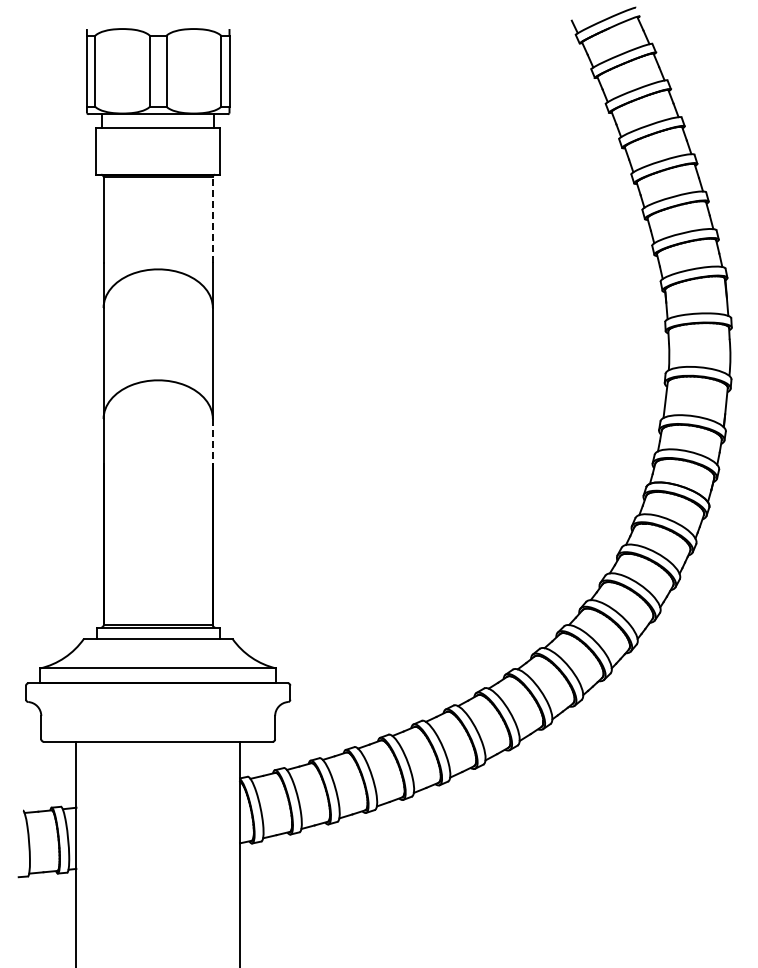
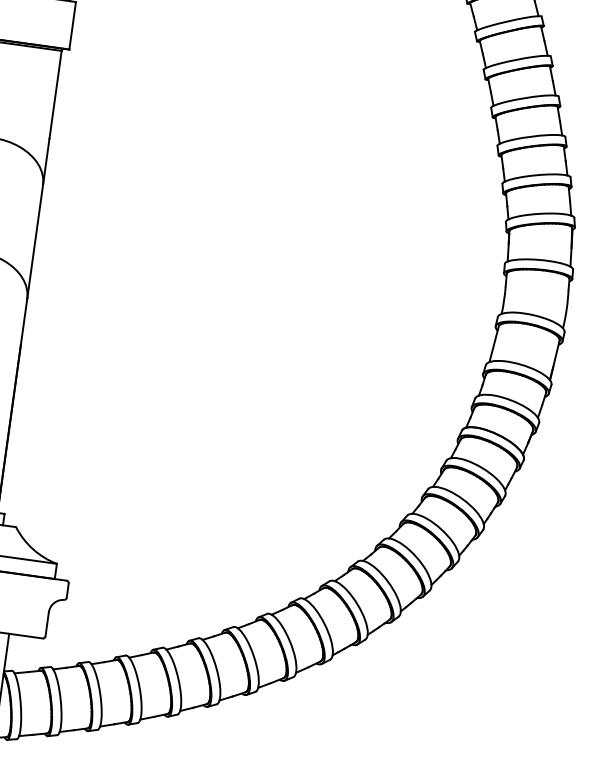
line: (212, 219) -> (55, 94), dashed -> solid
line: (212, 441) -> (23, 322), dashed -> solid

